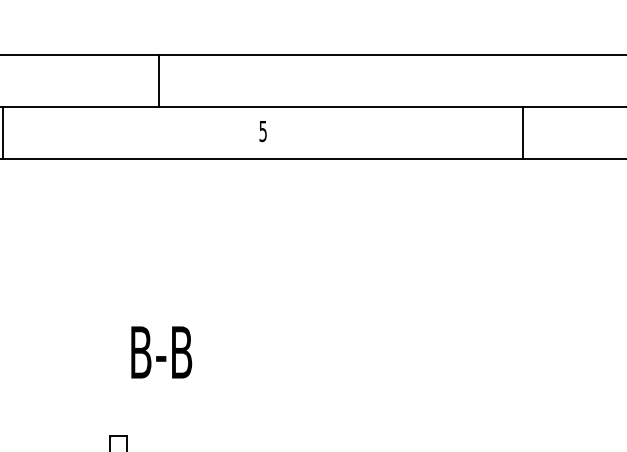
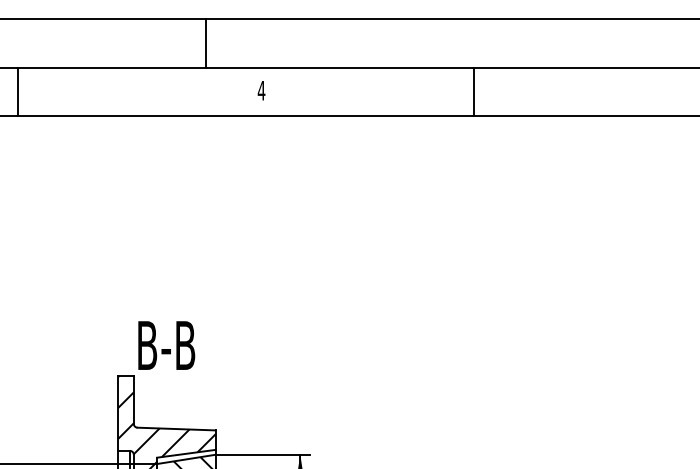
line: (158, 80) -> (205, 43), moved
text: (263, 131) -> (261, 90), 5 -> 4
line: (522, 132) -> (473, 91), moved
text: (161, 352) -> (166, 345), moved

